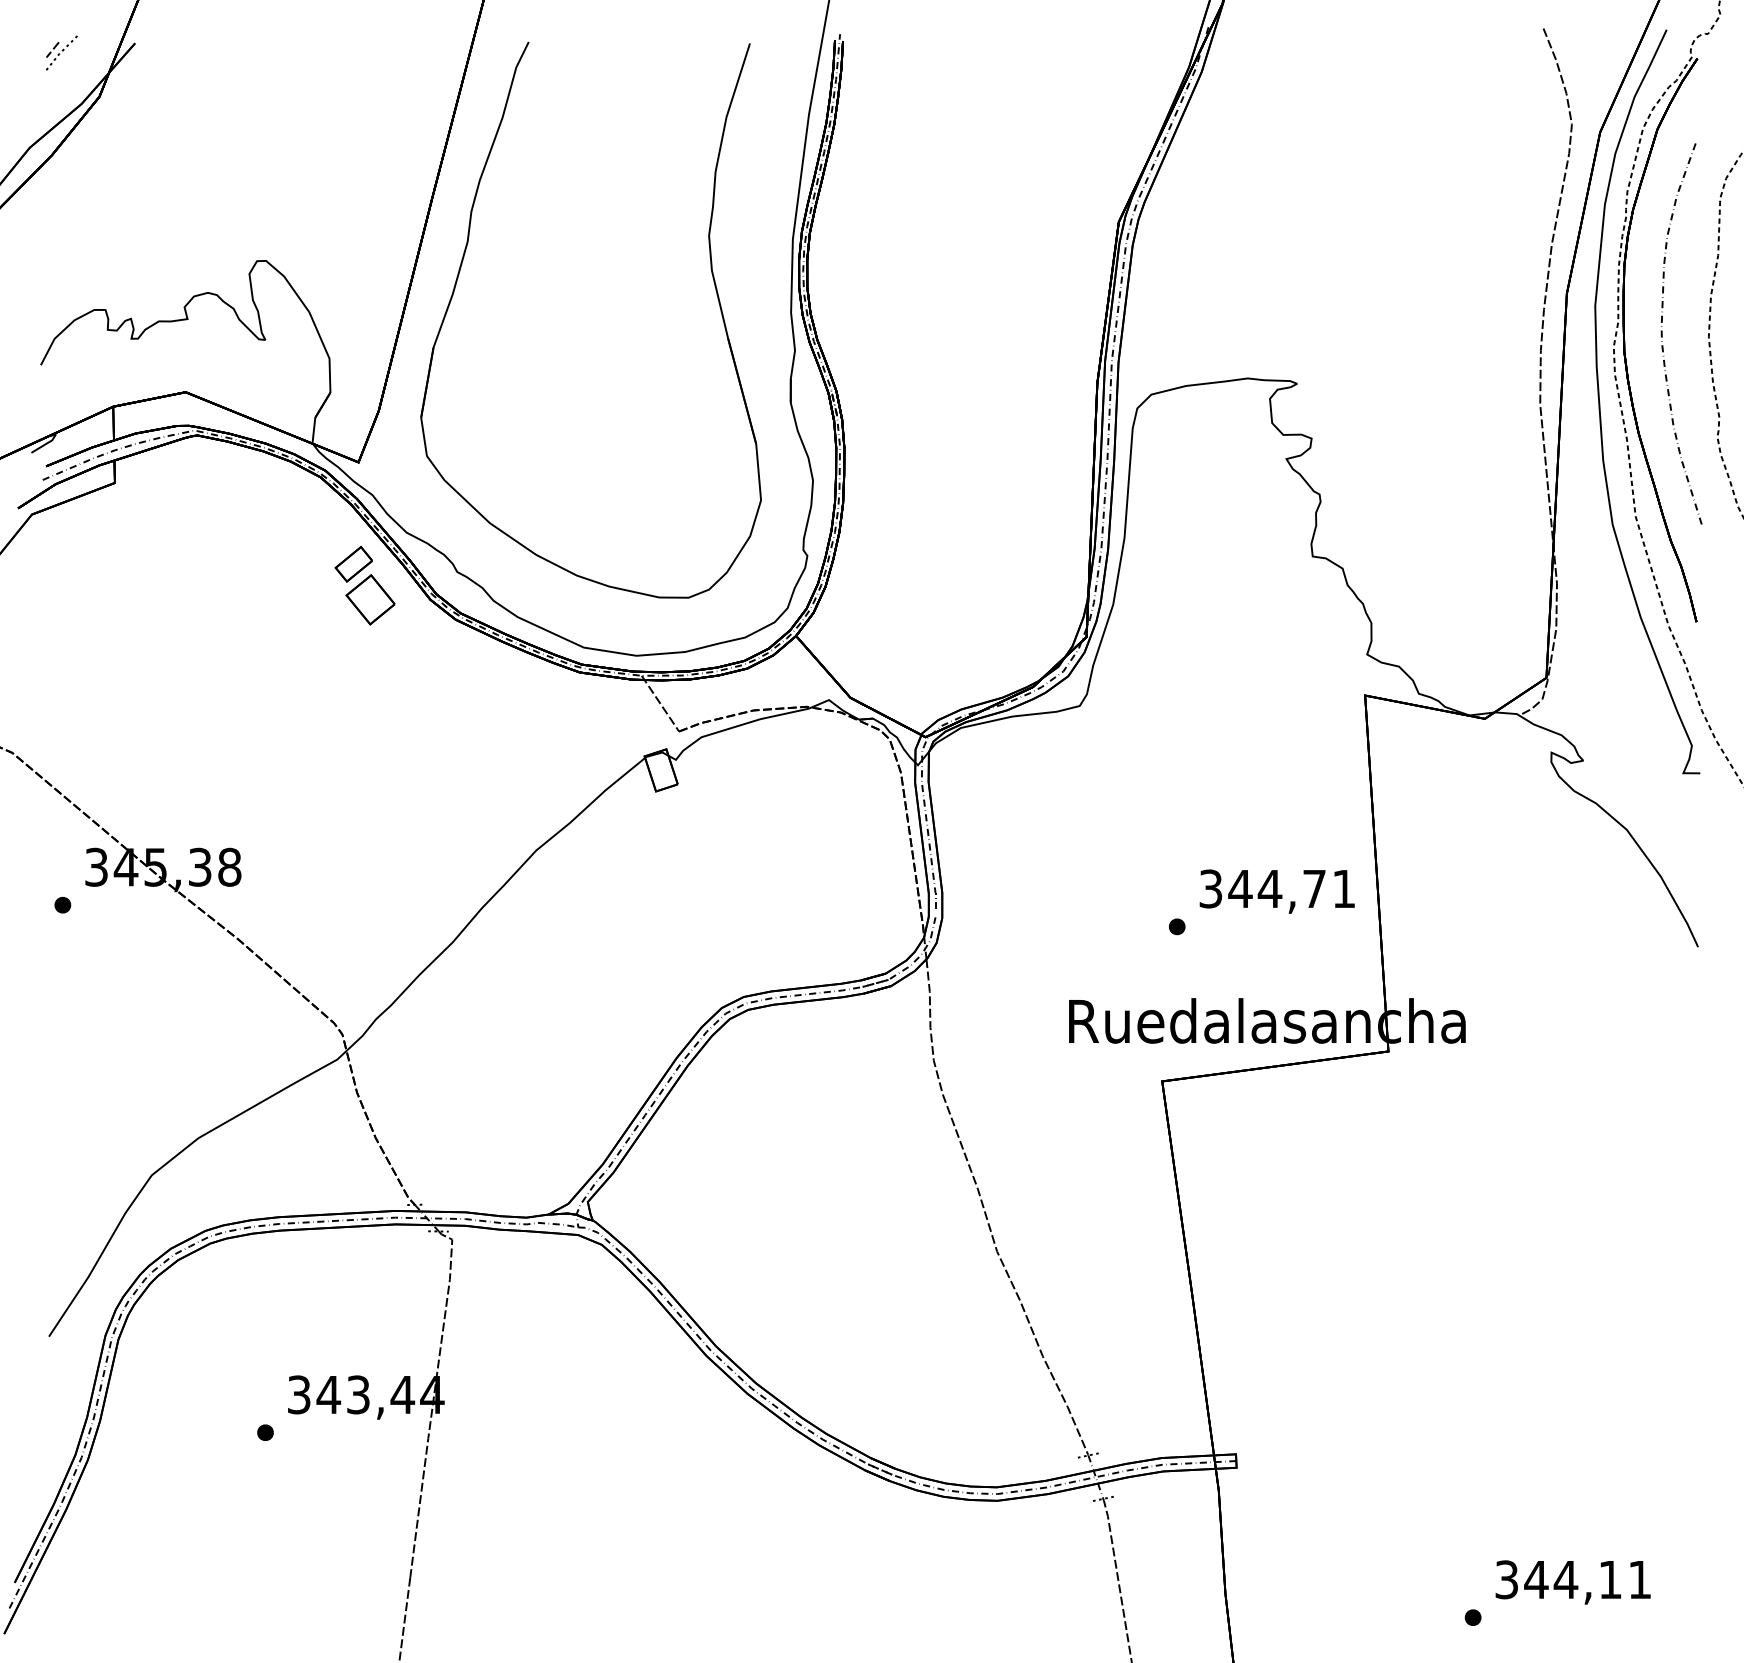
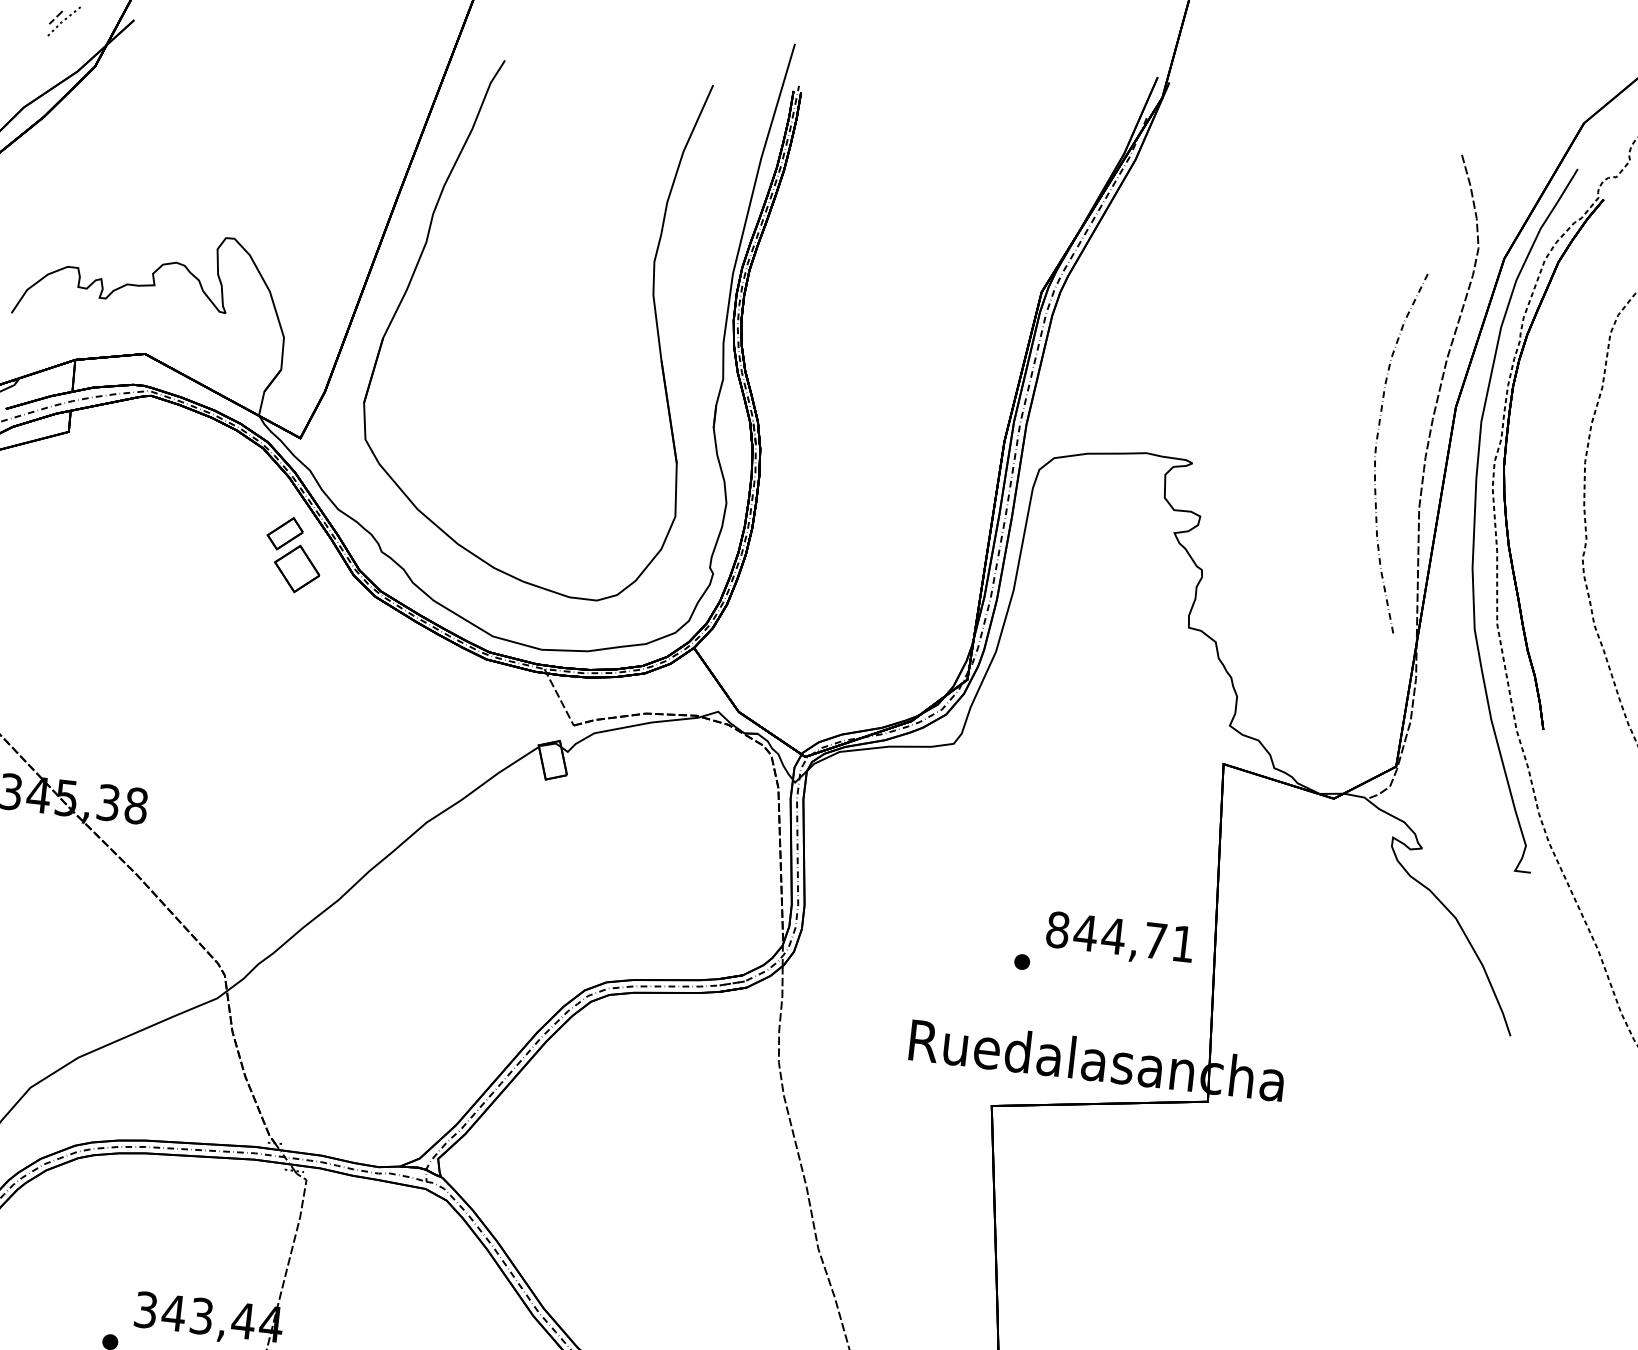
curve: (1662, 333) -> (1376, 449), moved
text: (1210, 888) -> (1057, 929), 344,71 -> 844,71

